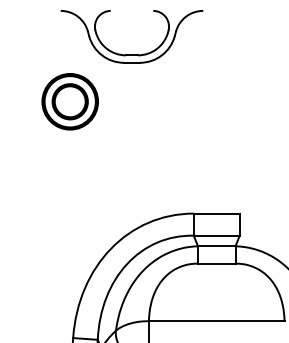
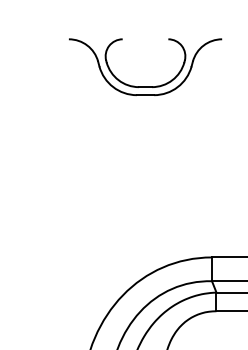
part: (69, 101) -> (78, 136), removed

